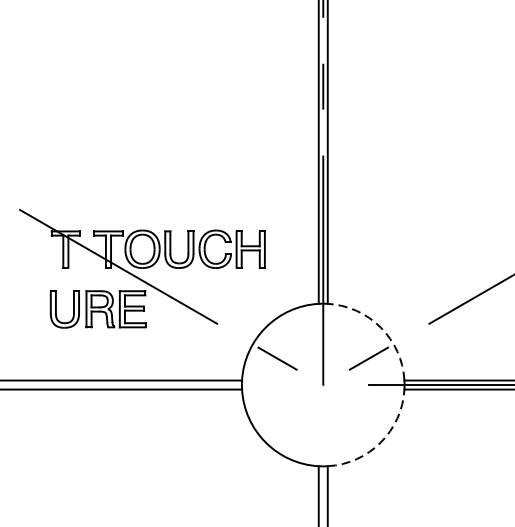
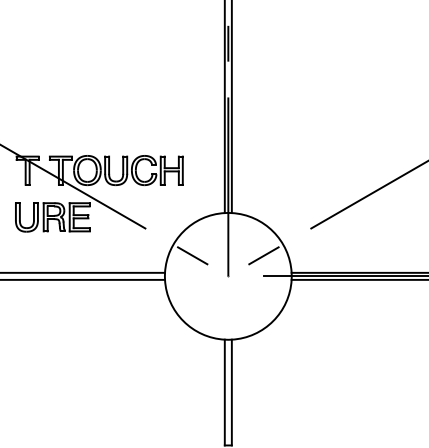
arc: (381, 327) -> (273, 231), dashed -> solid
arc: (381, 442) -> (273, 321), dashed -> solid

